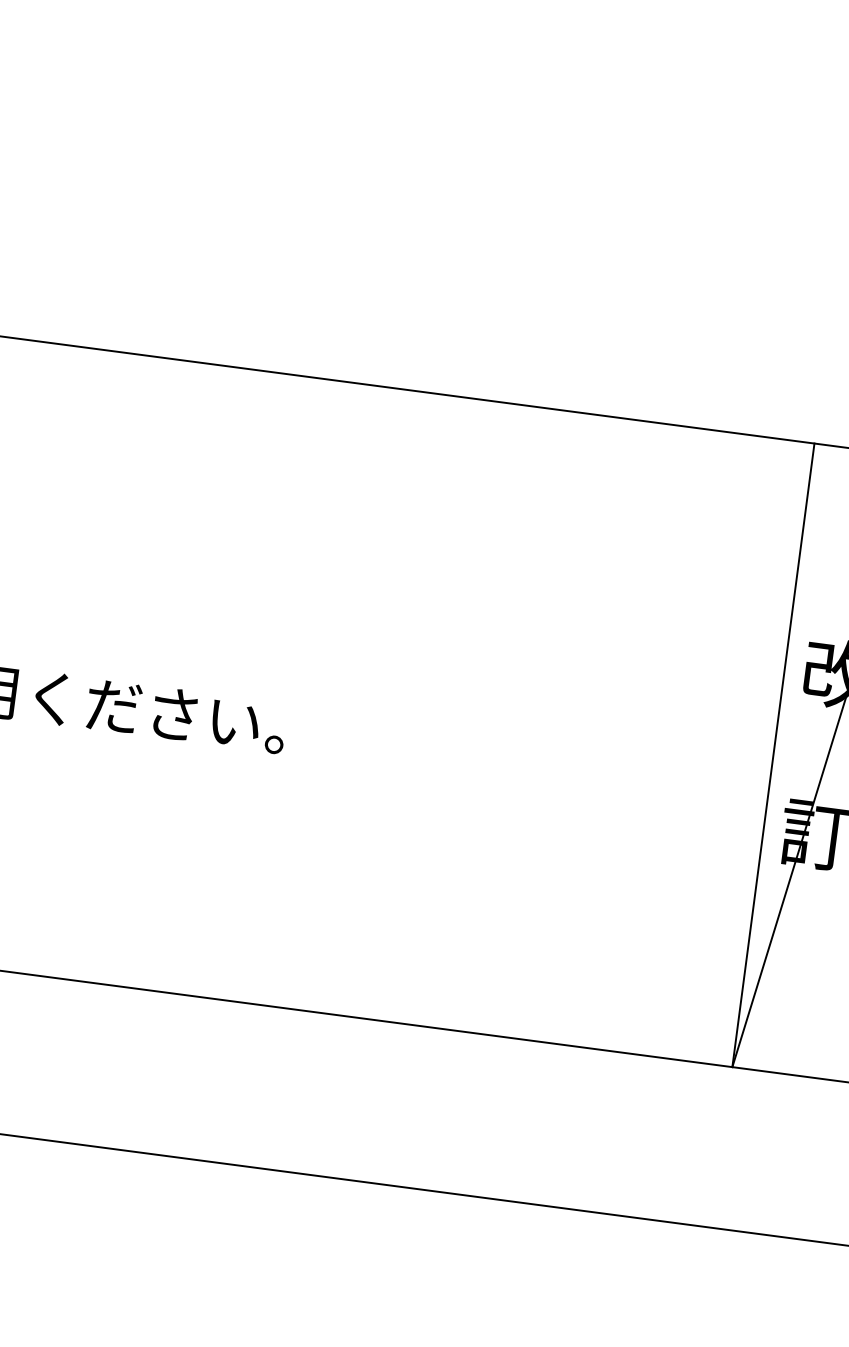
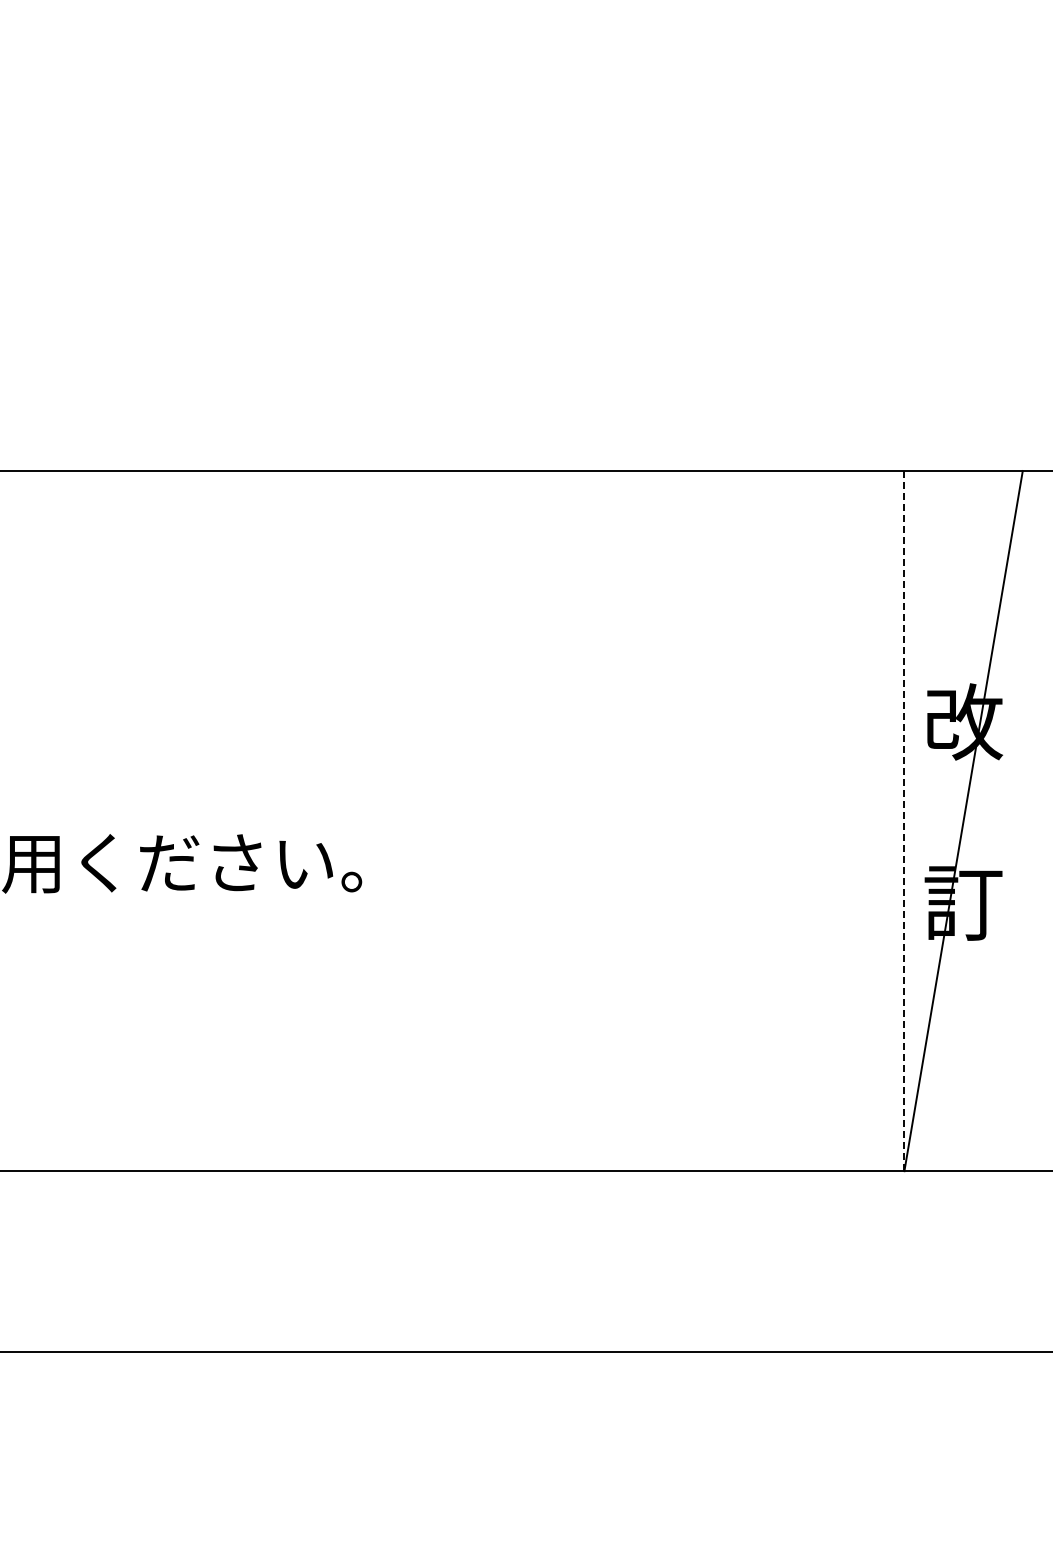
line: (773, 755) -> (904, 821), solid -> dashed

